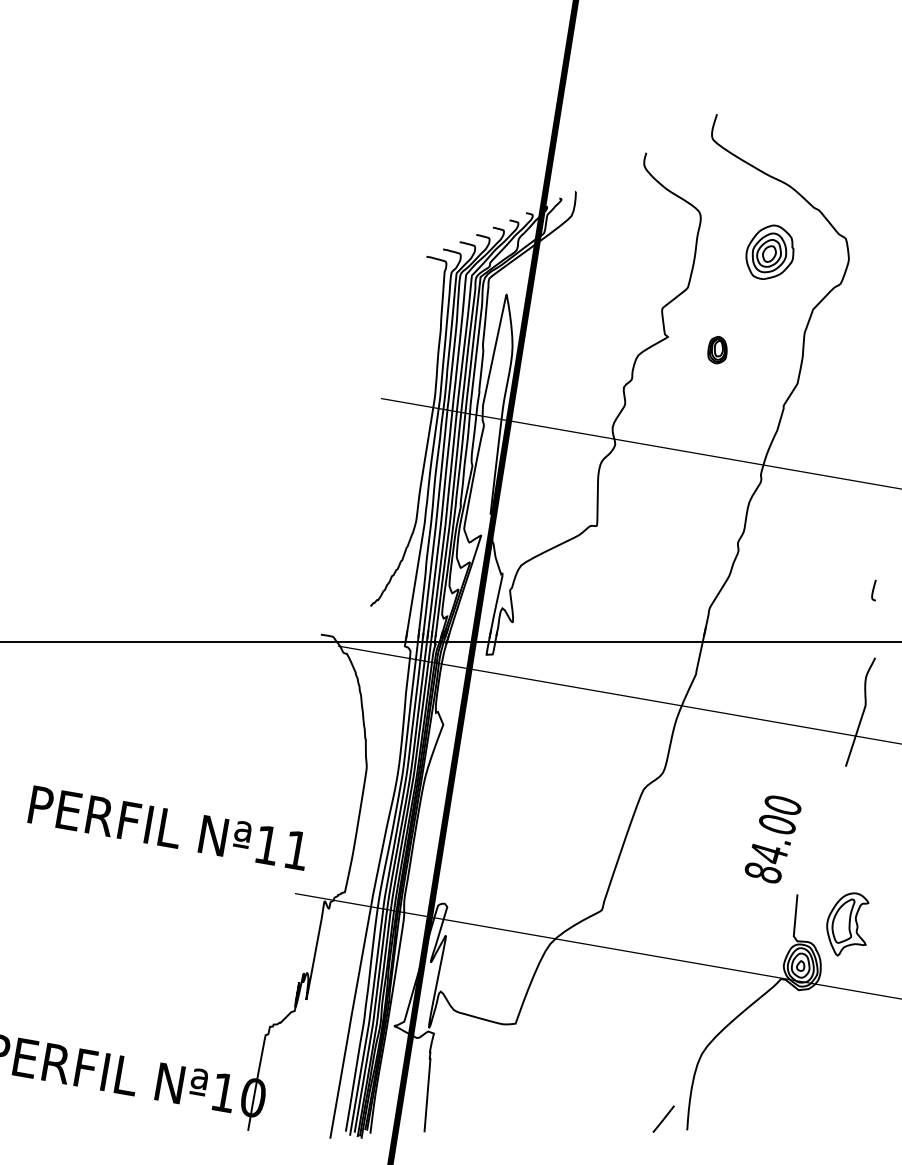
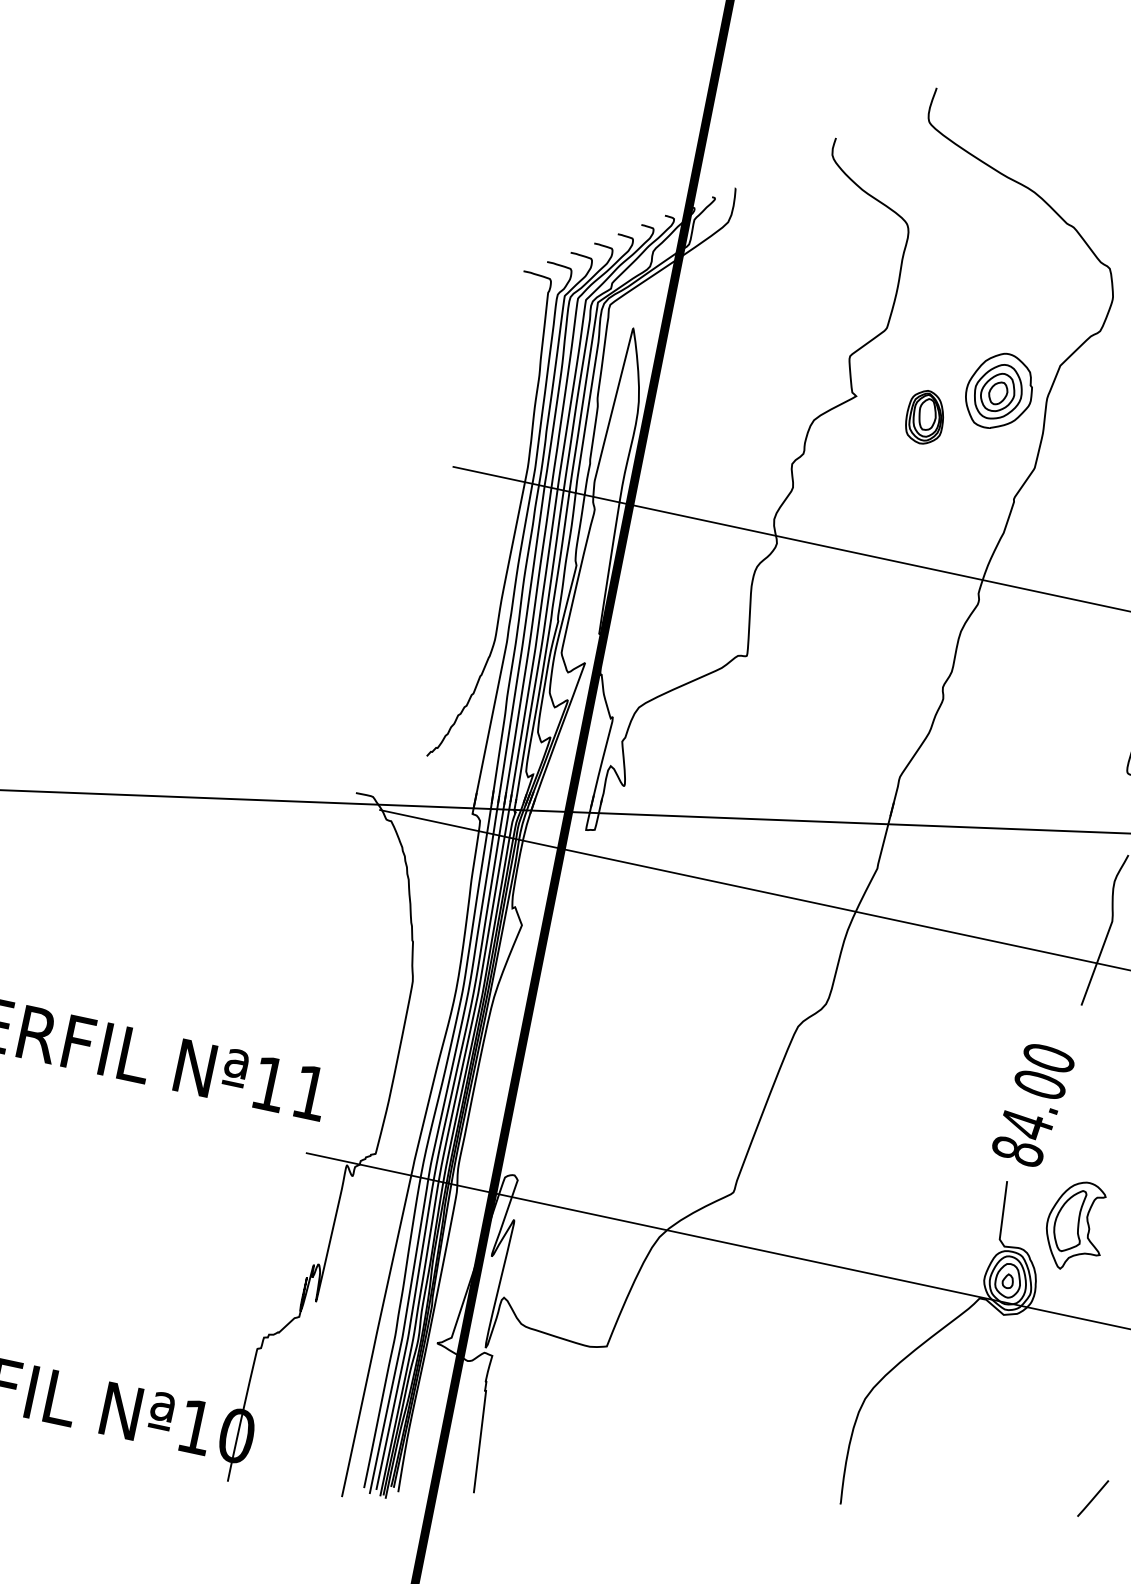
part: (769, 251) -> (998, 389), moved
part: (717, 349) -> (924, 416), size x1.43
text: (772, 839) -> (1032, 1105), moved
line: (663, 1118) -> (1092, 1497), moved

